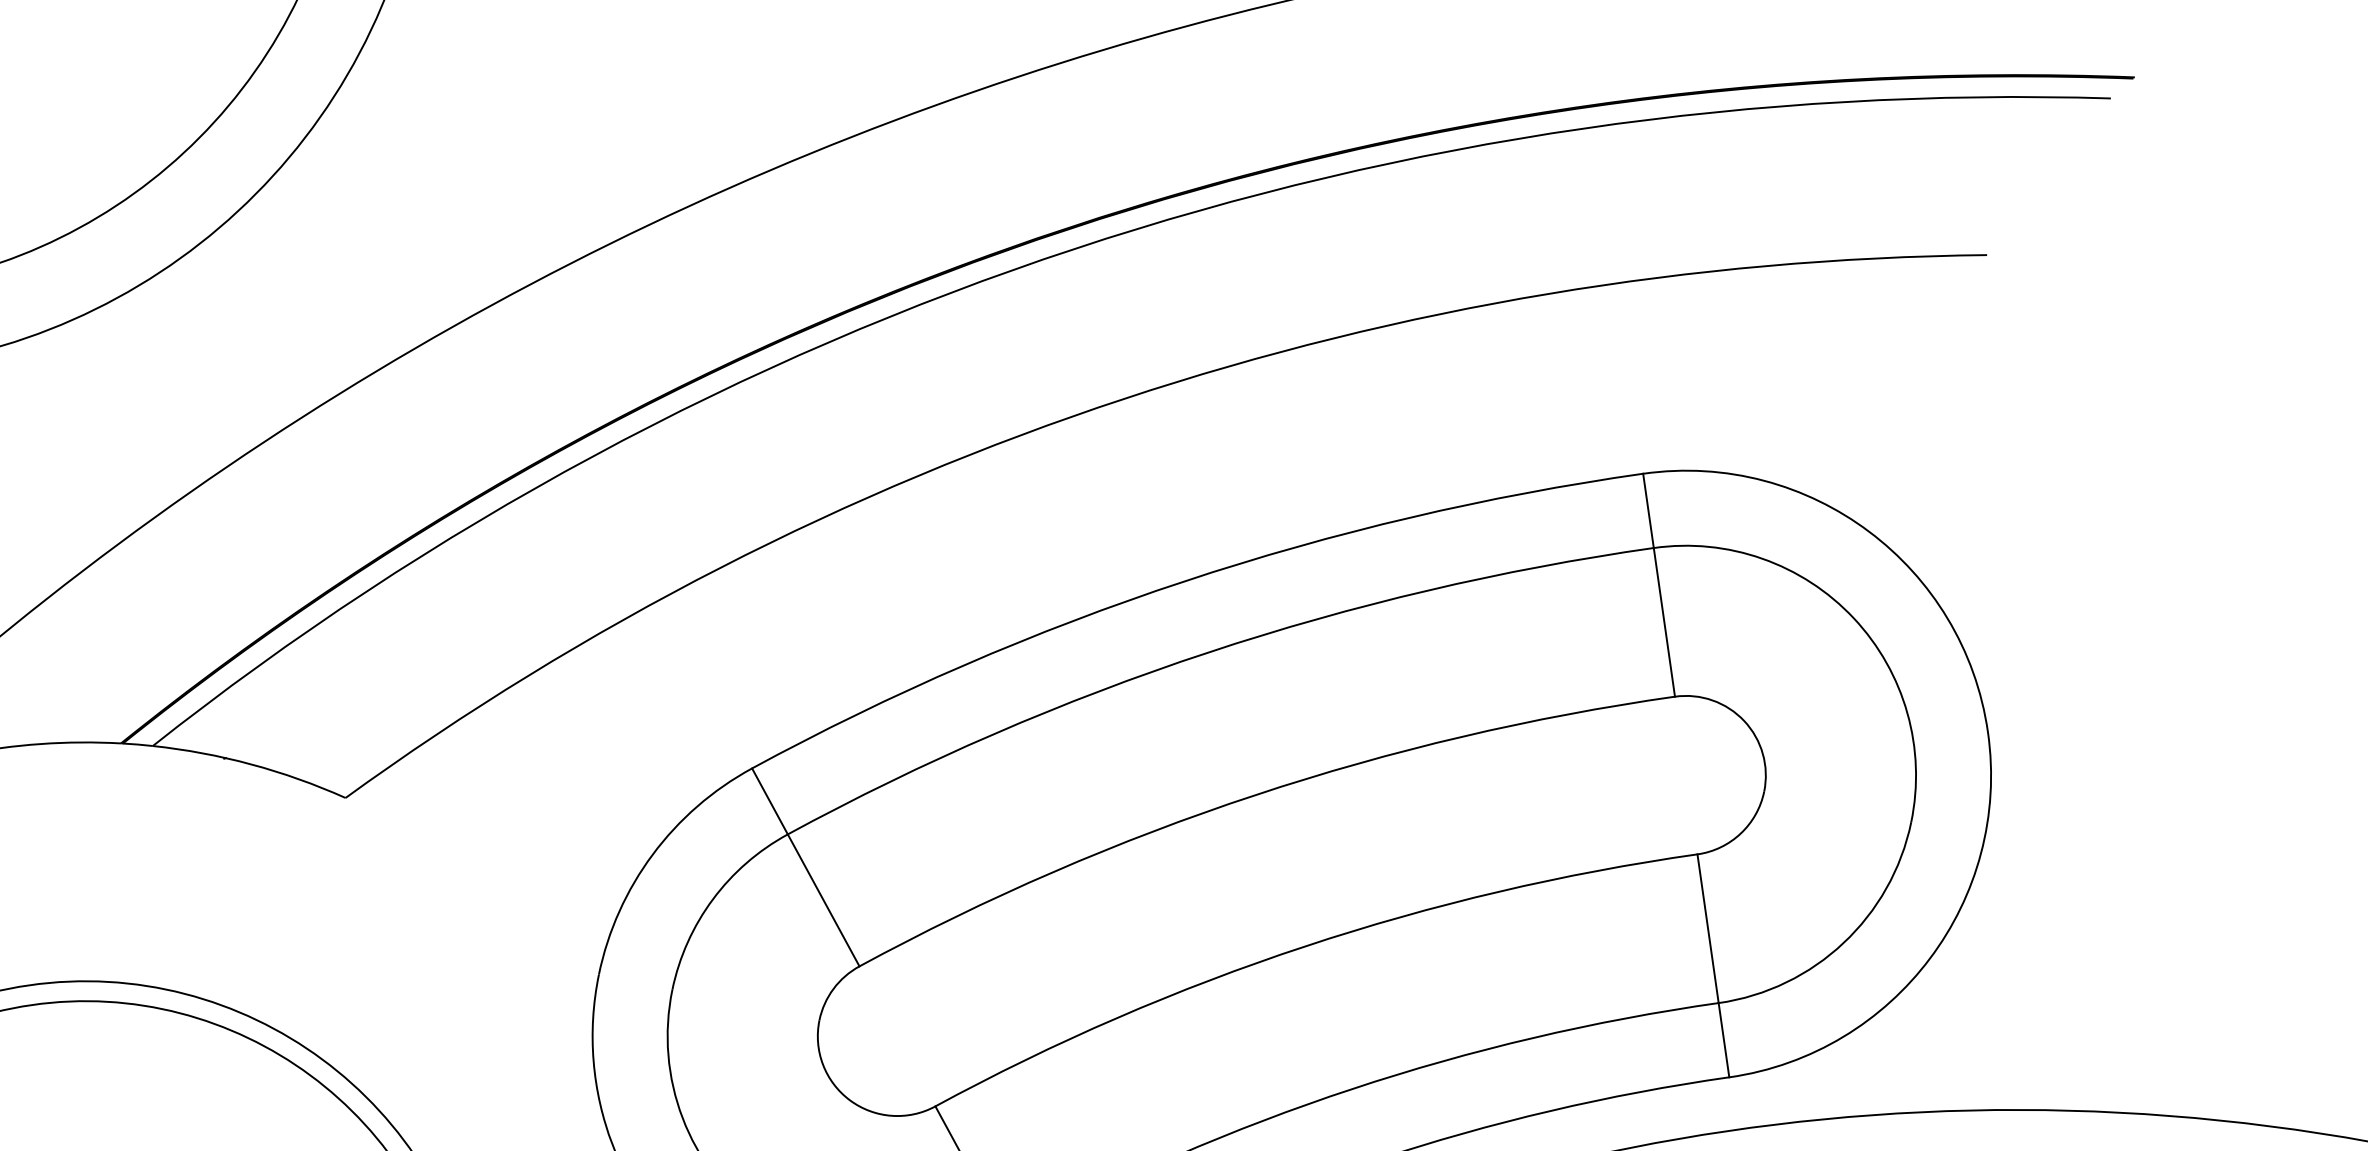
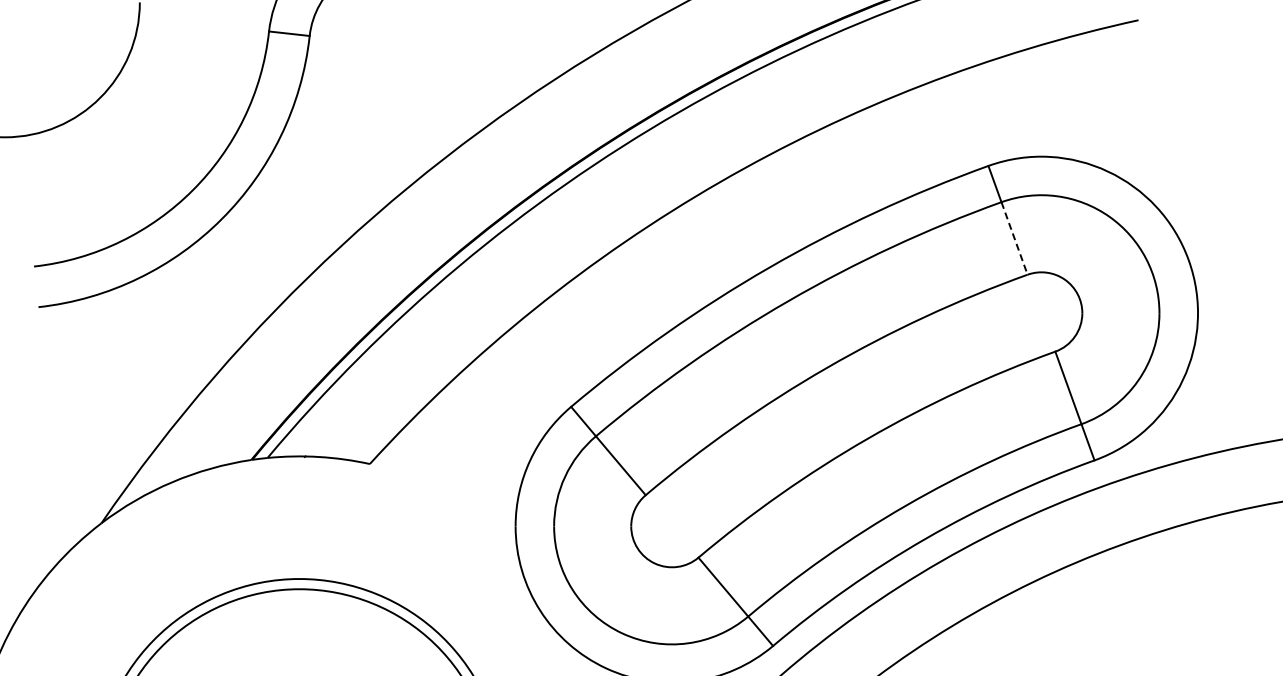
line: (1664, 622) -> (1014, 238), solid -> dashed

